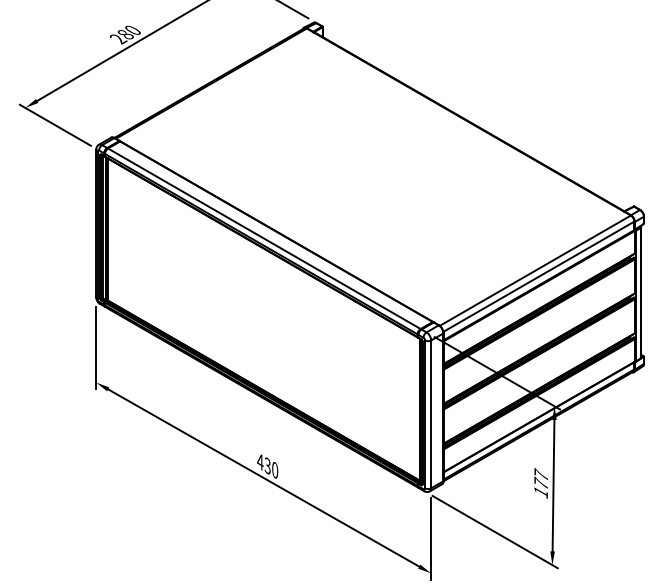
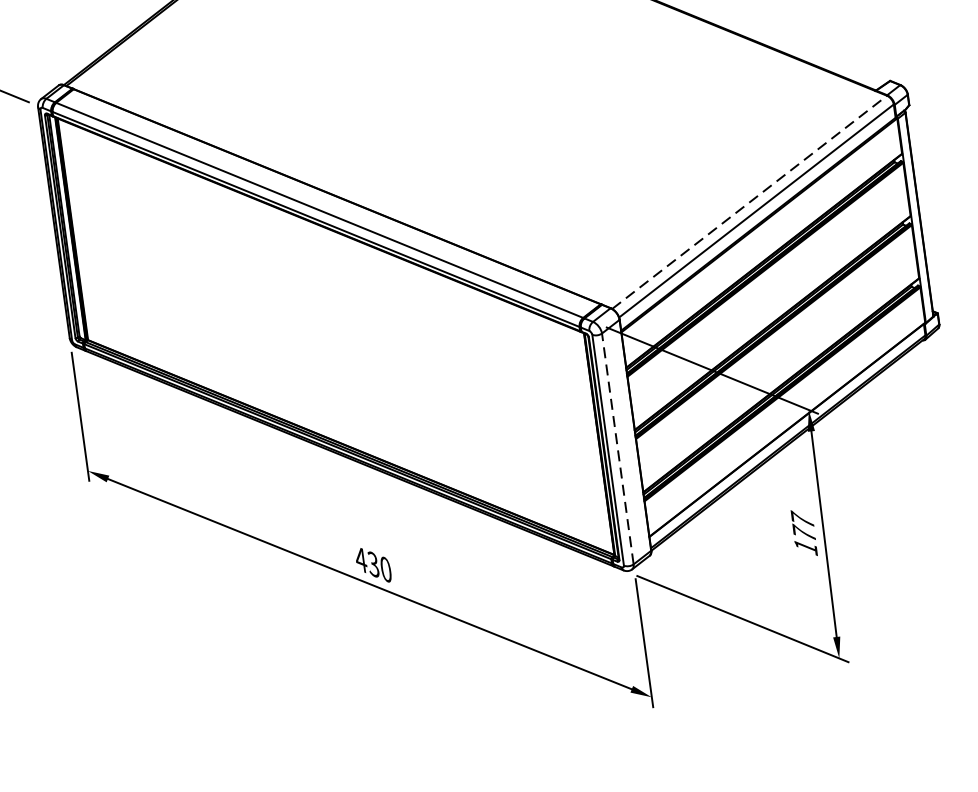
line: (535, 270) -> (749, 201), solid -> dashed
line: (431, 414) -> (618, 449), solid -> dashed

